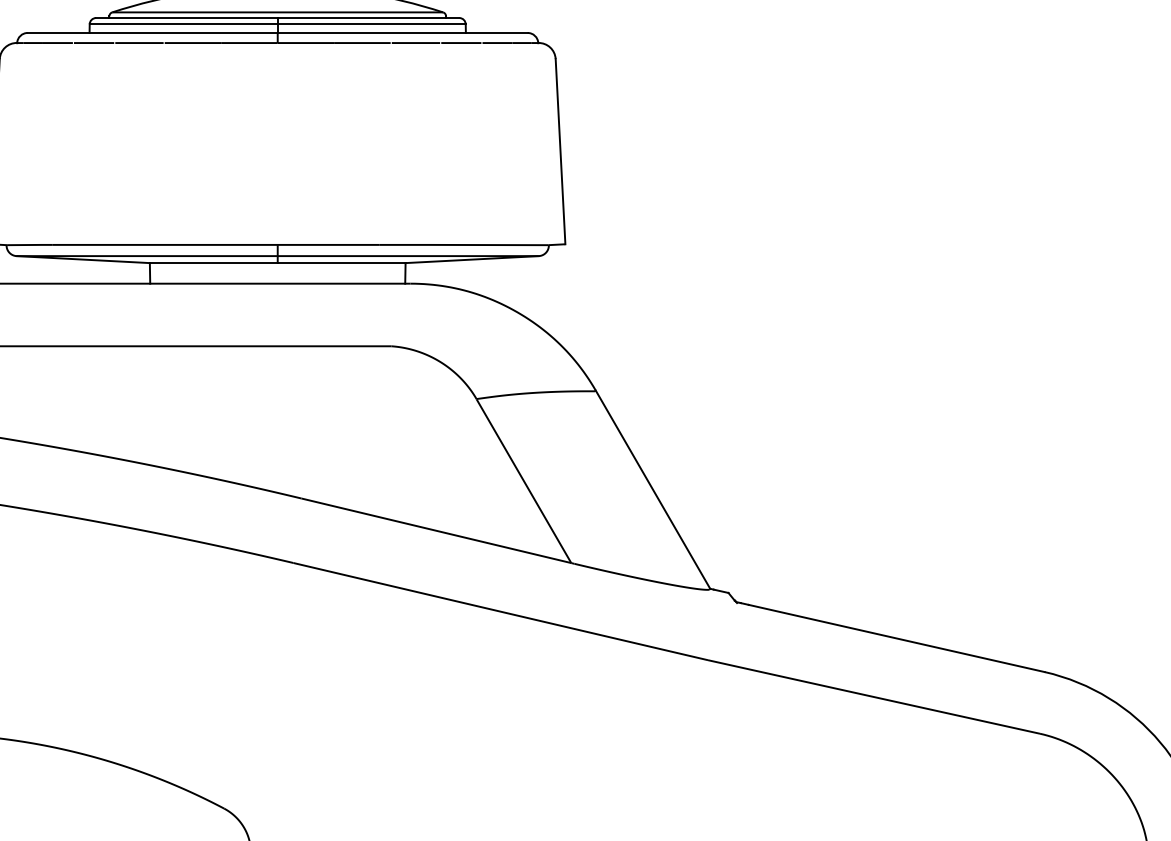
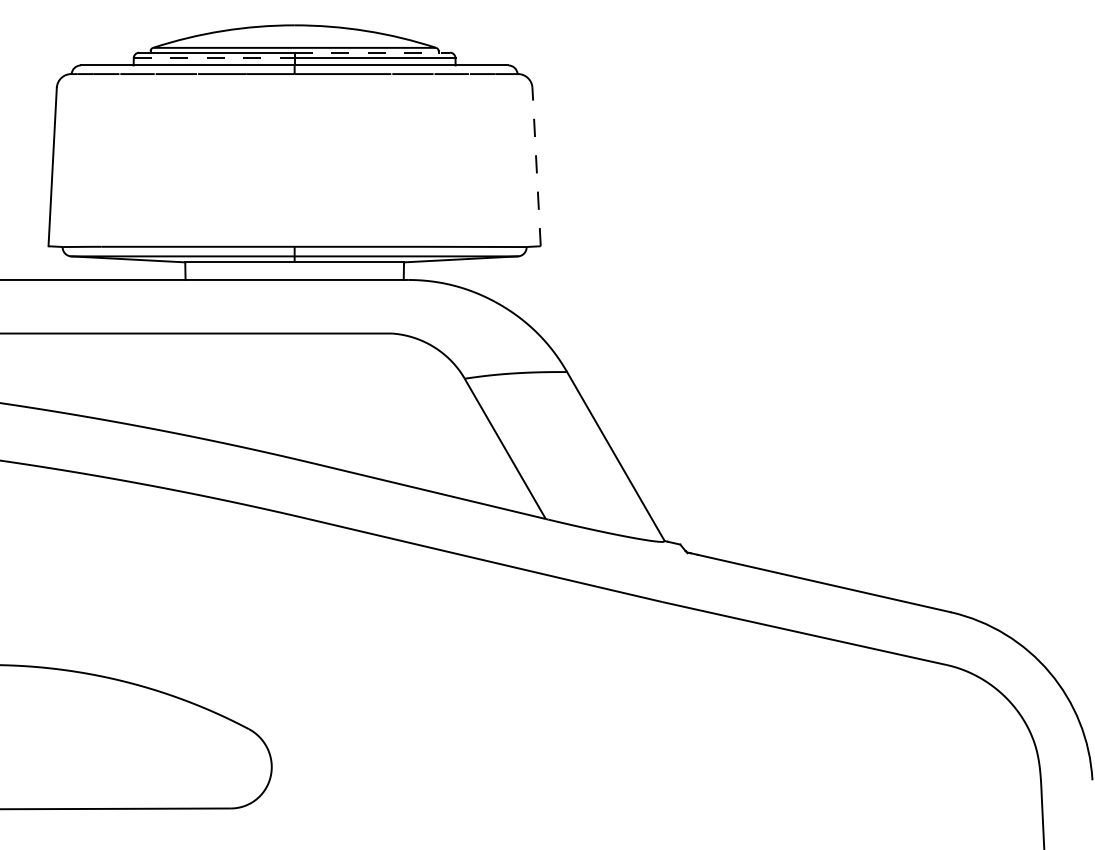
line: (368, 17) -> (372, 52), solid -> dashed
line: (184, 24) -> (214, 58), solid -> dashed
line: (560, 151) -> (536, 166), solid -> dashed

